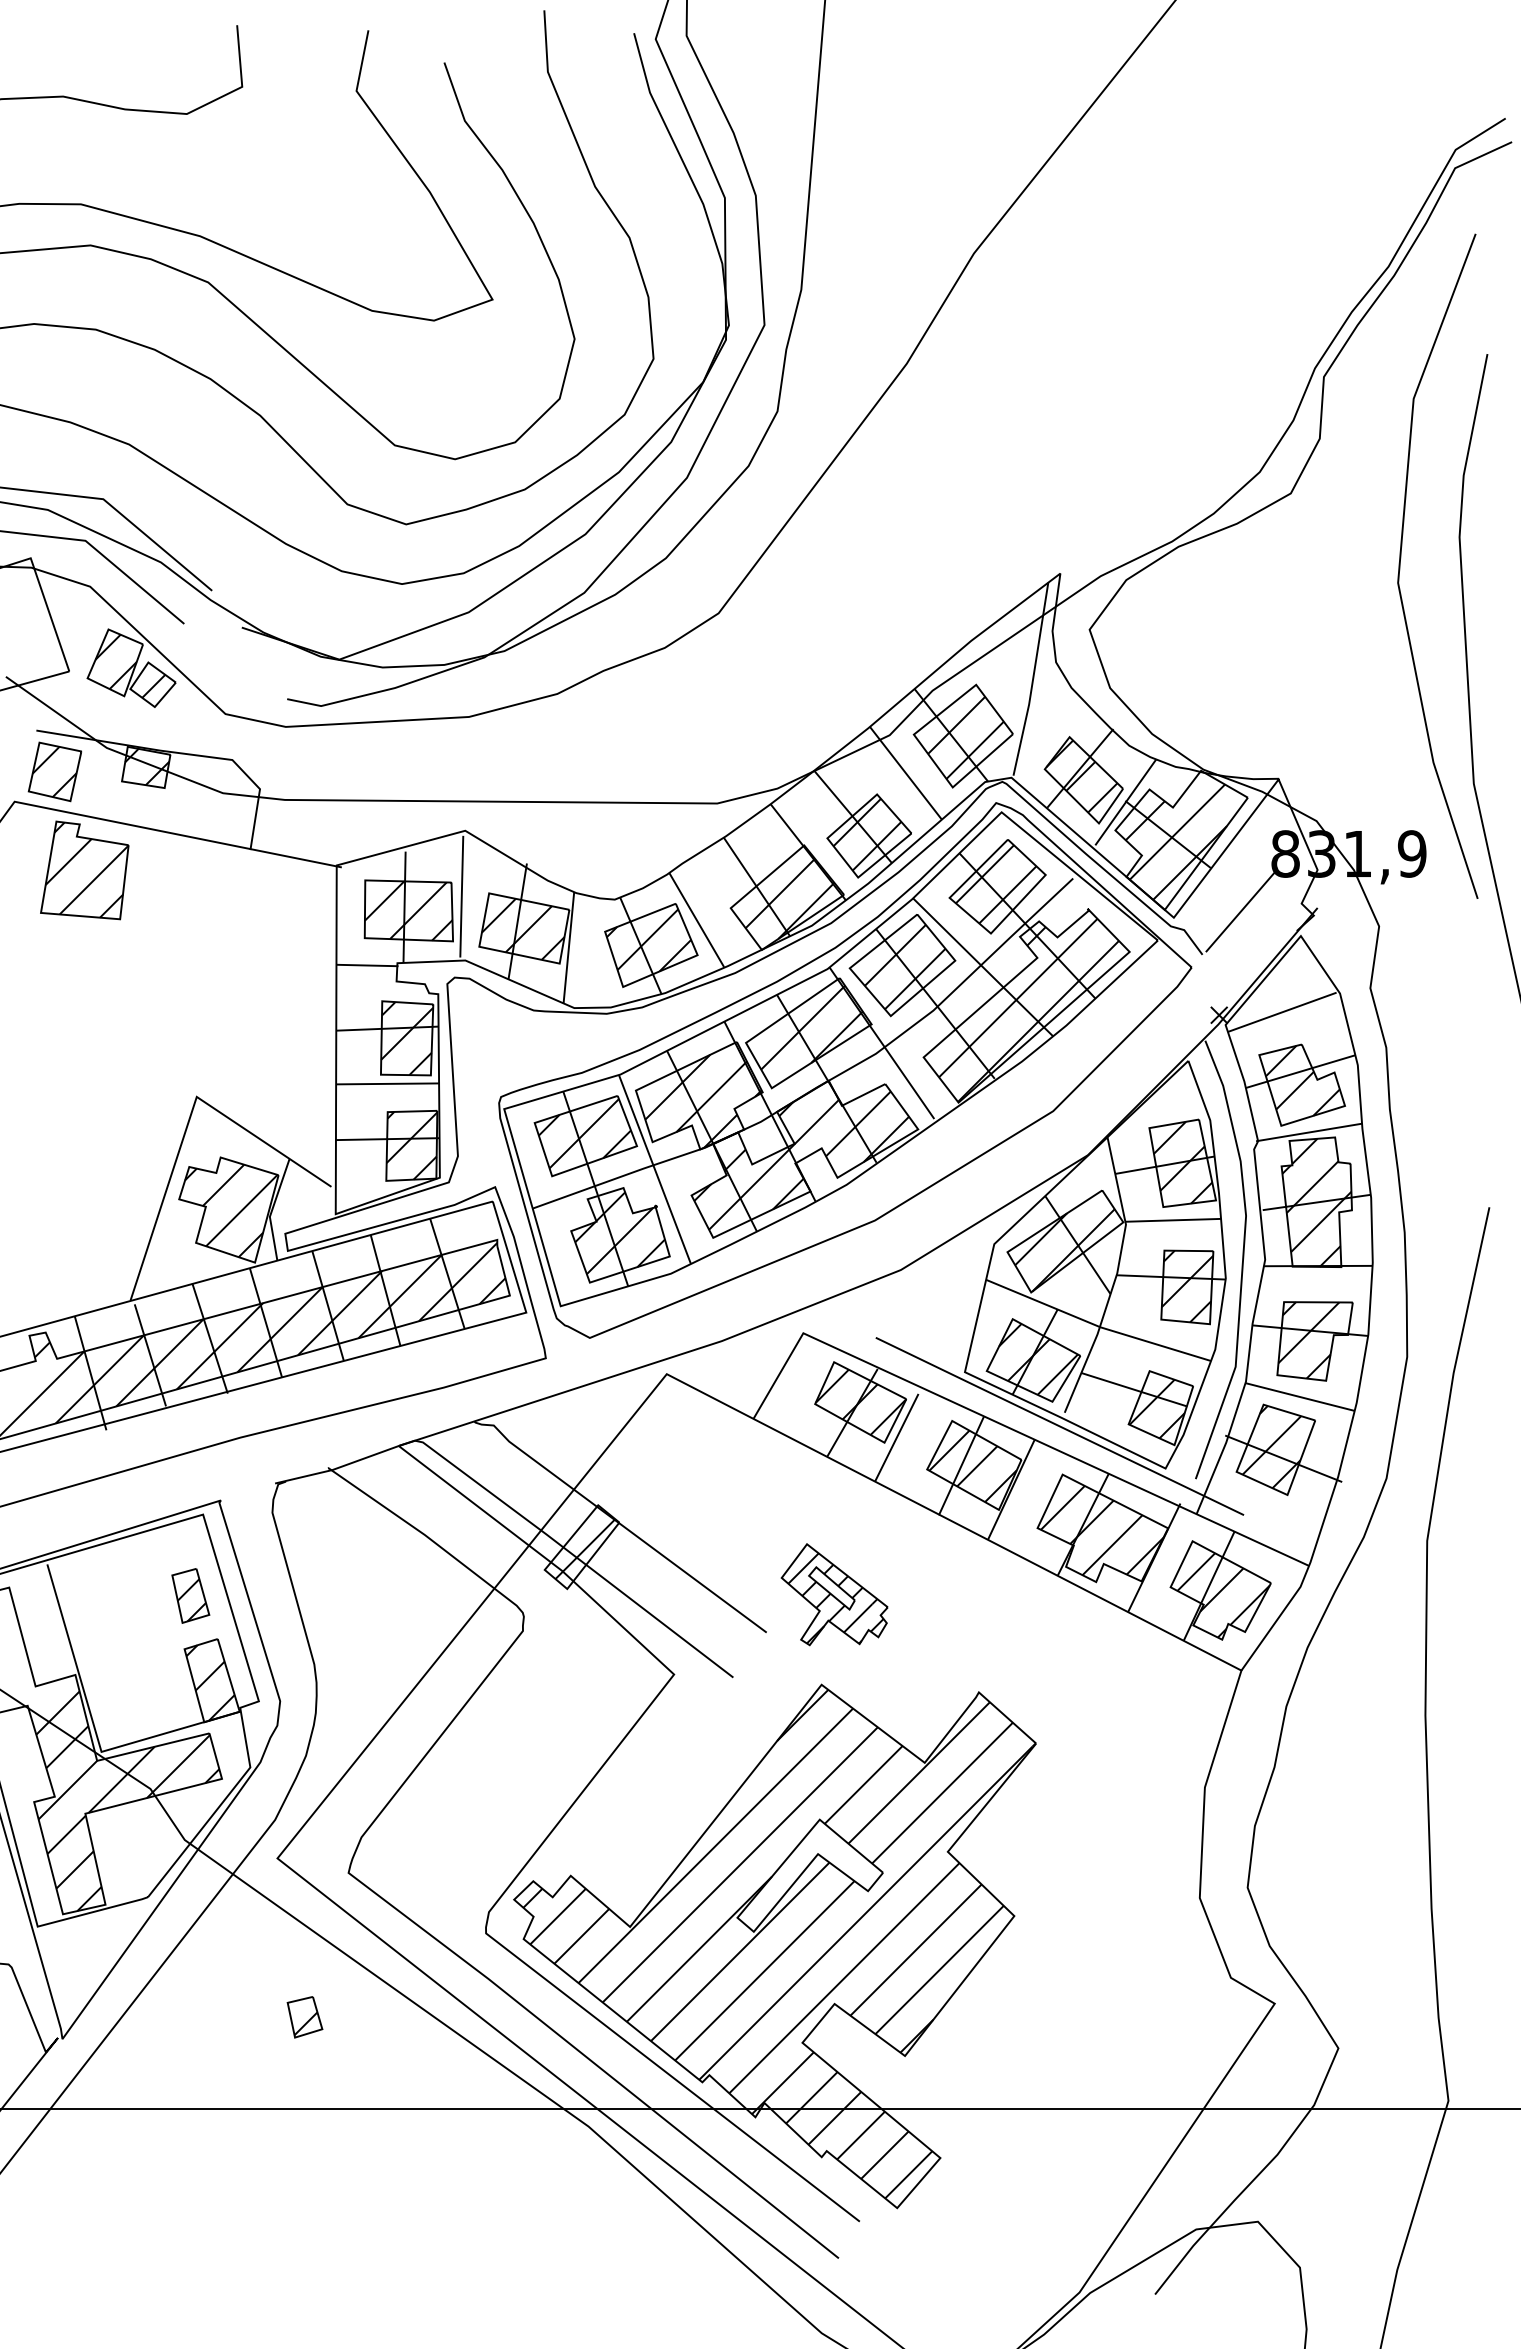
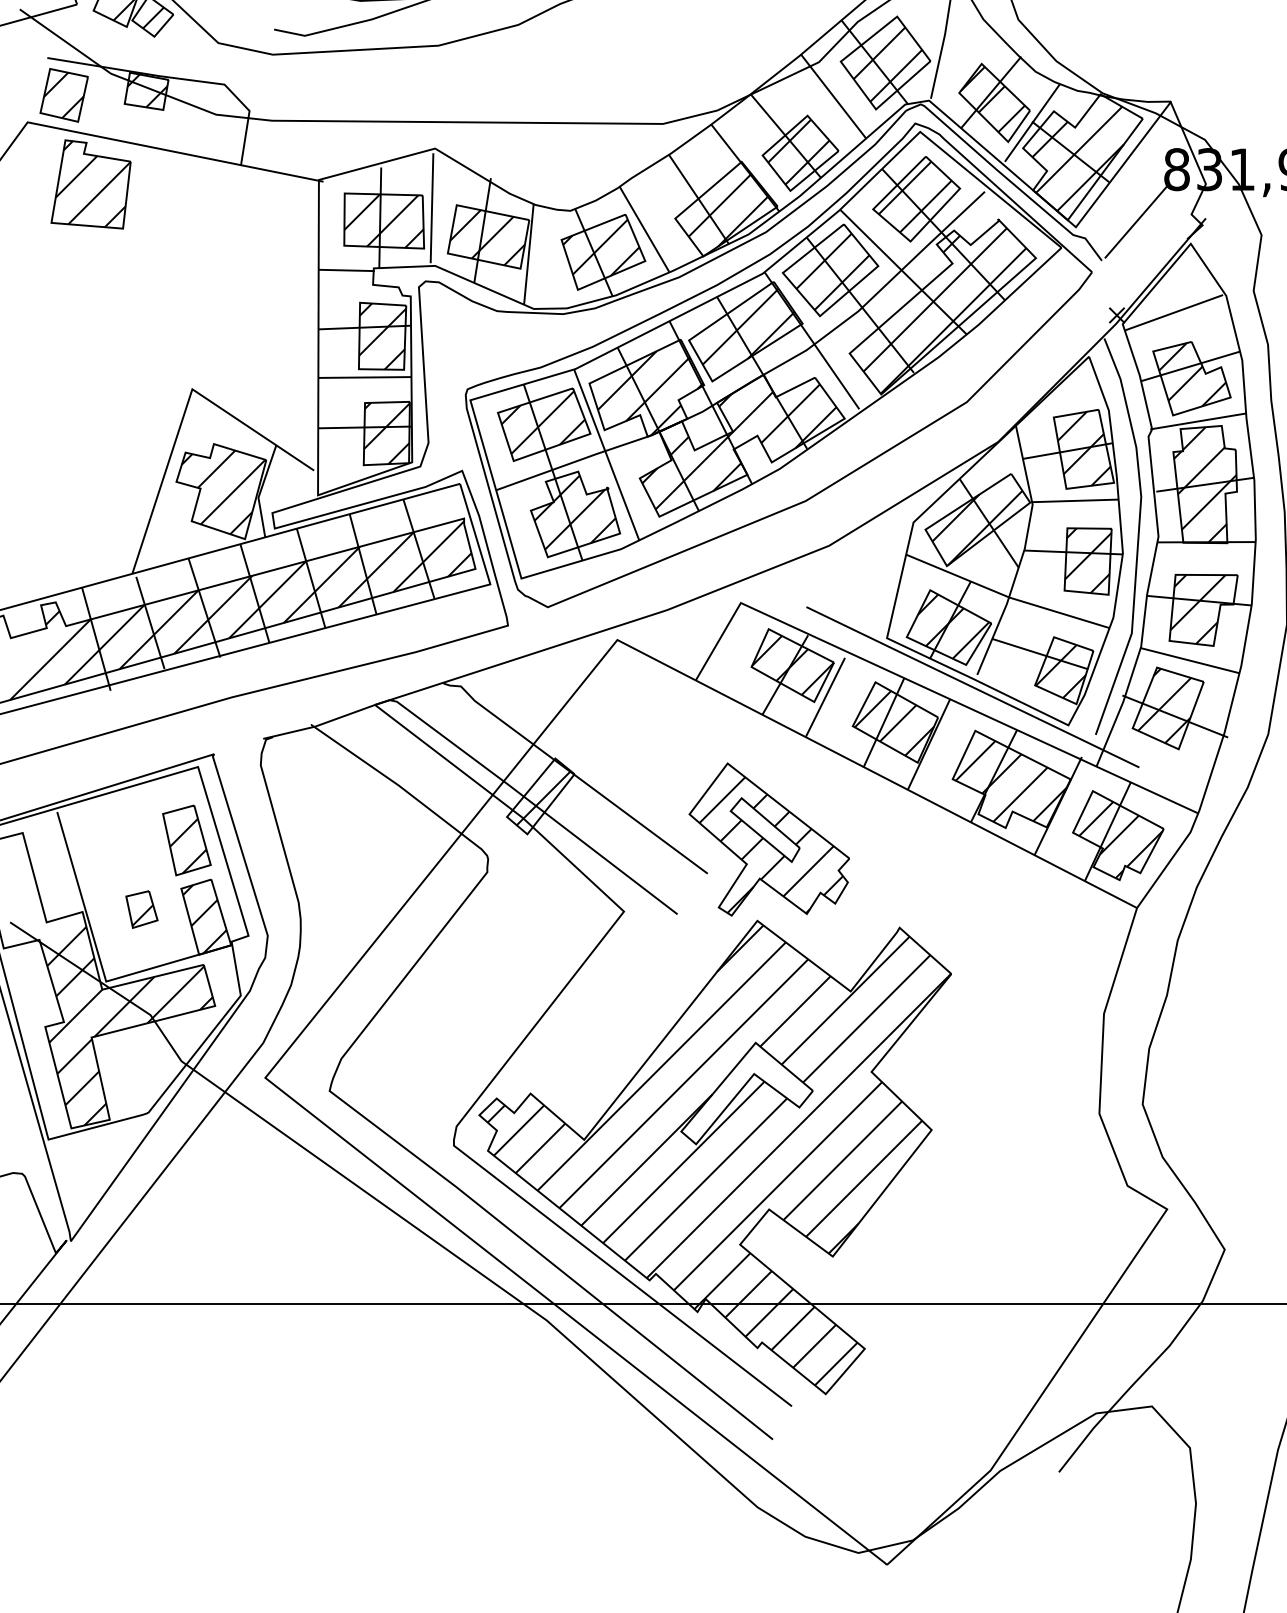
part: (834, 1594) -> (769, 839), size x1.67
part: (190, 1595) -> (186, 840), size x1.43
part: (304, 2017) -> (141, 909), moved

